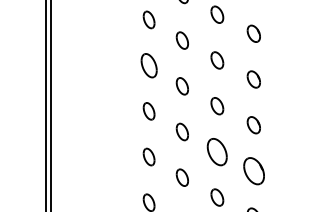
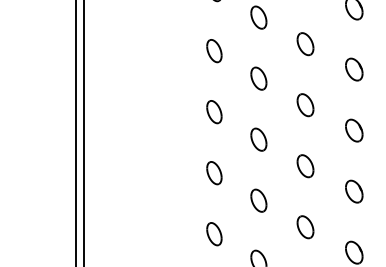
part: (148, 65) -> (213, 50), size x0.71
part: (217, 151) -> (305, 165), size x0.62
part: (253, 170) -> (353, 191), size x0.62

